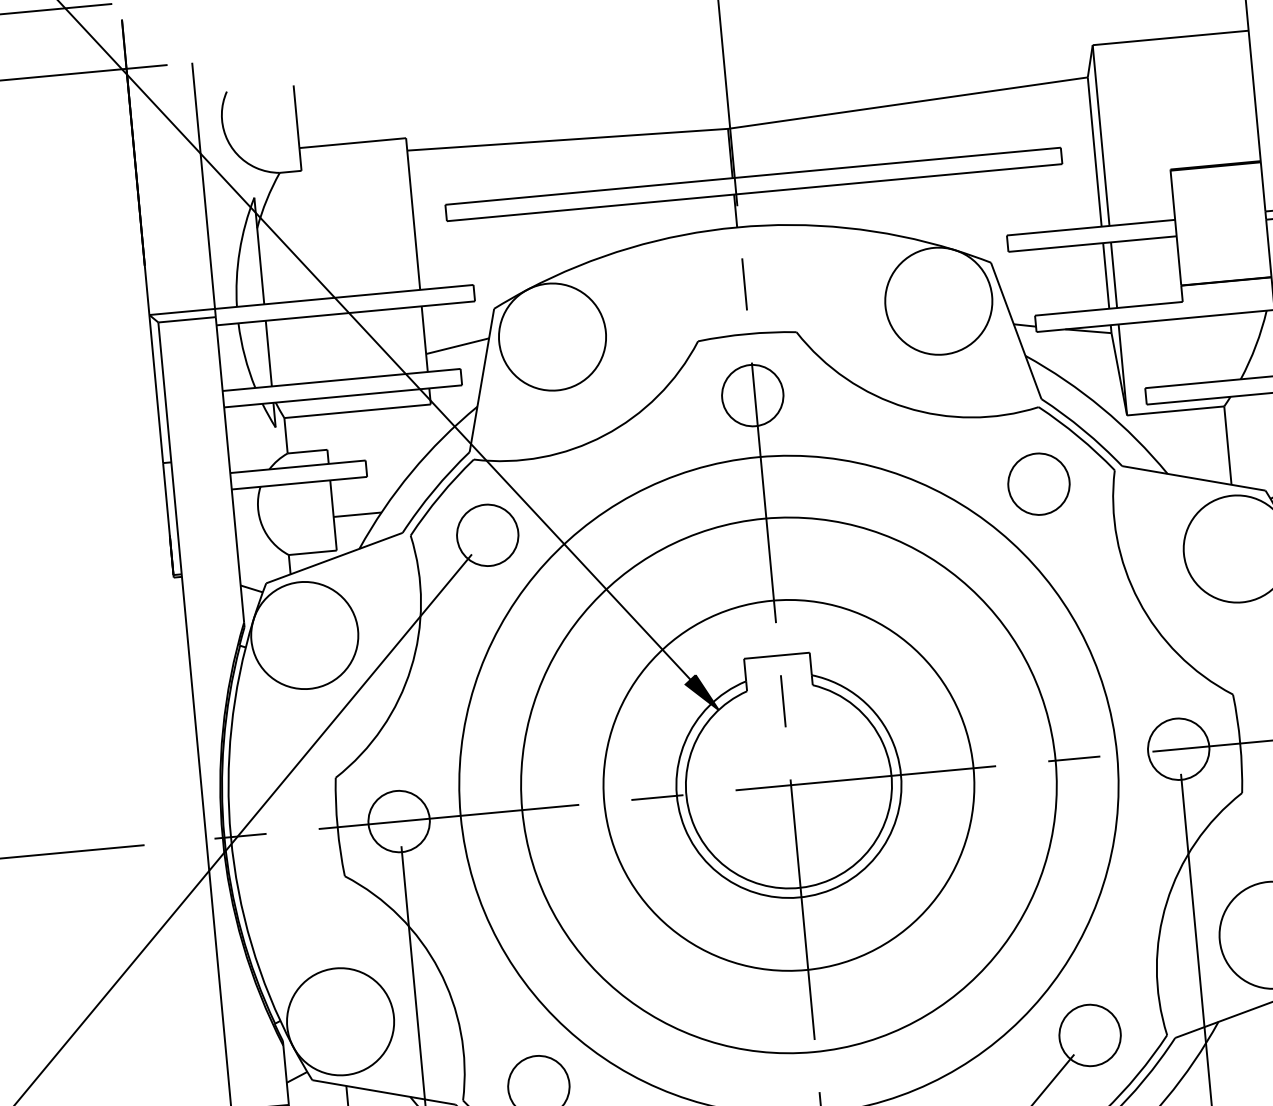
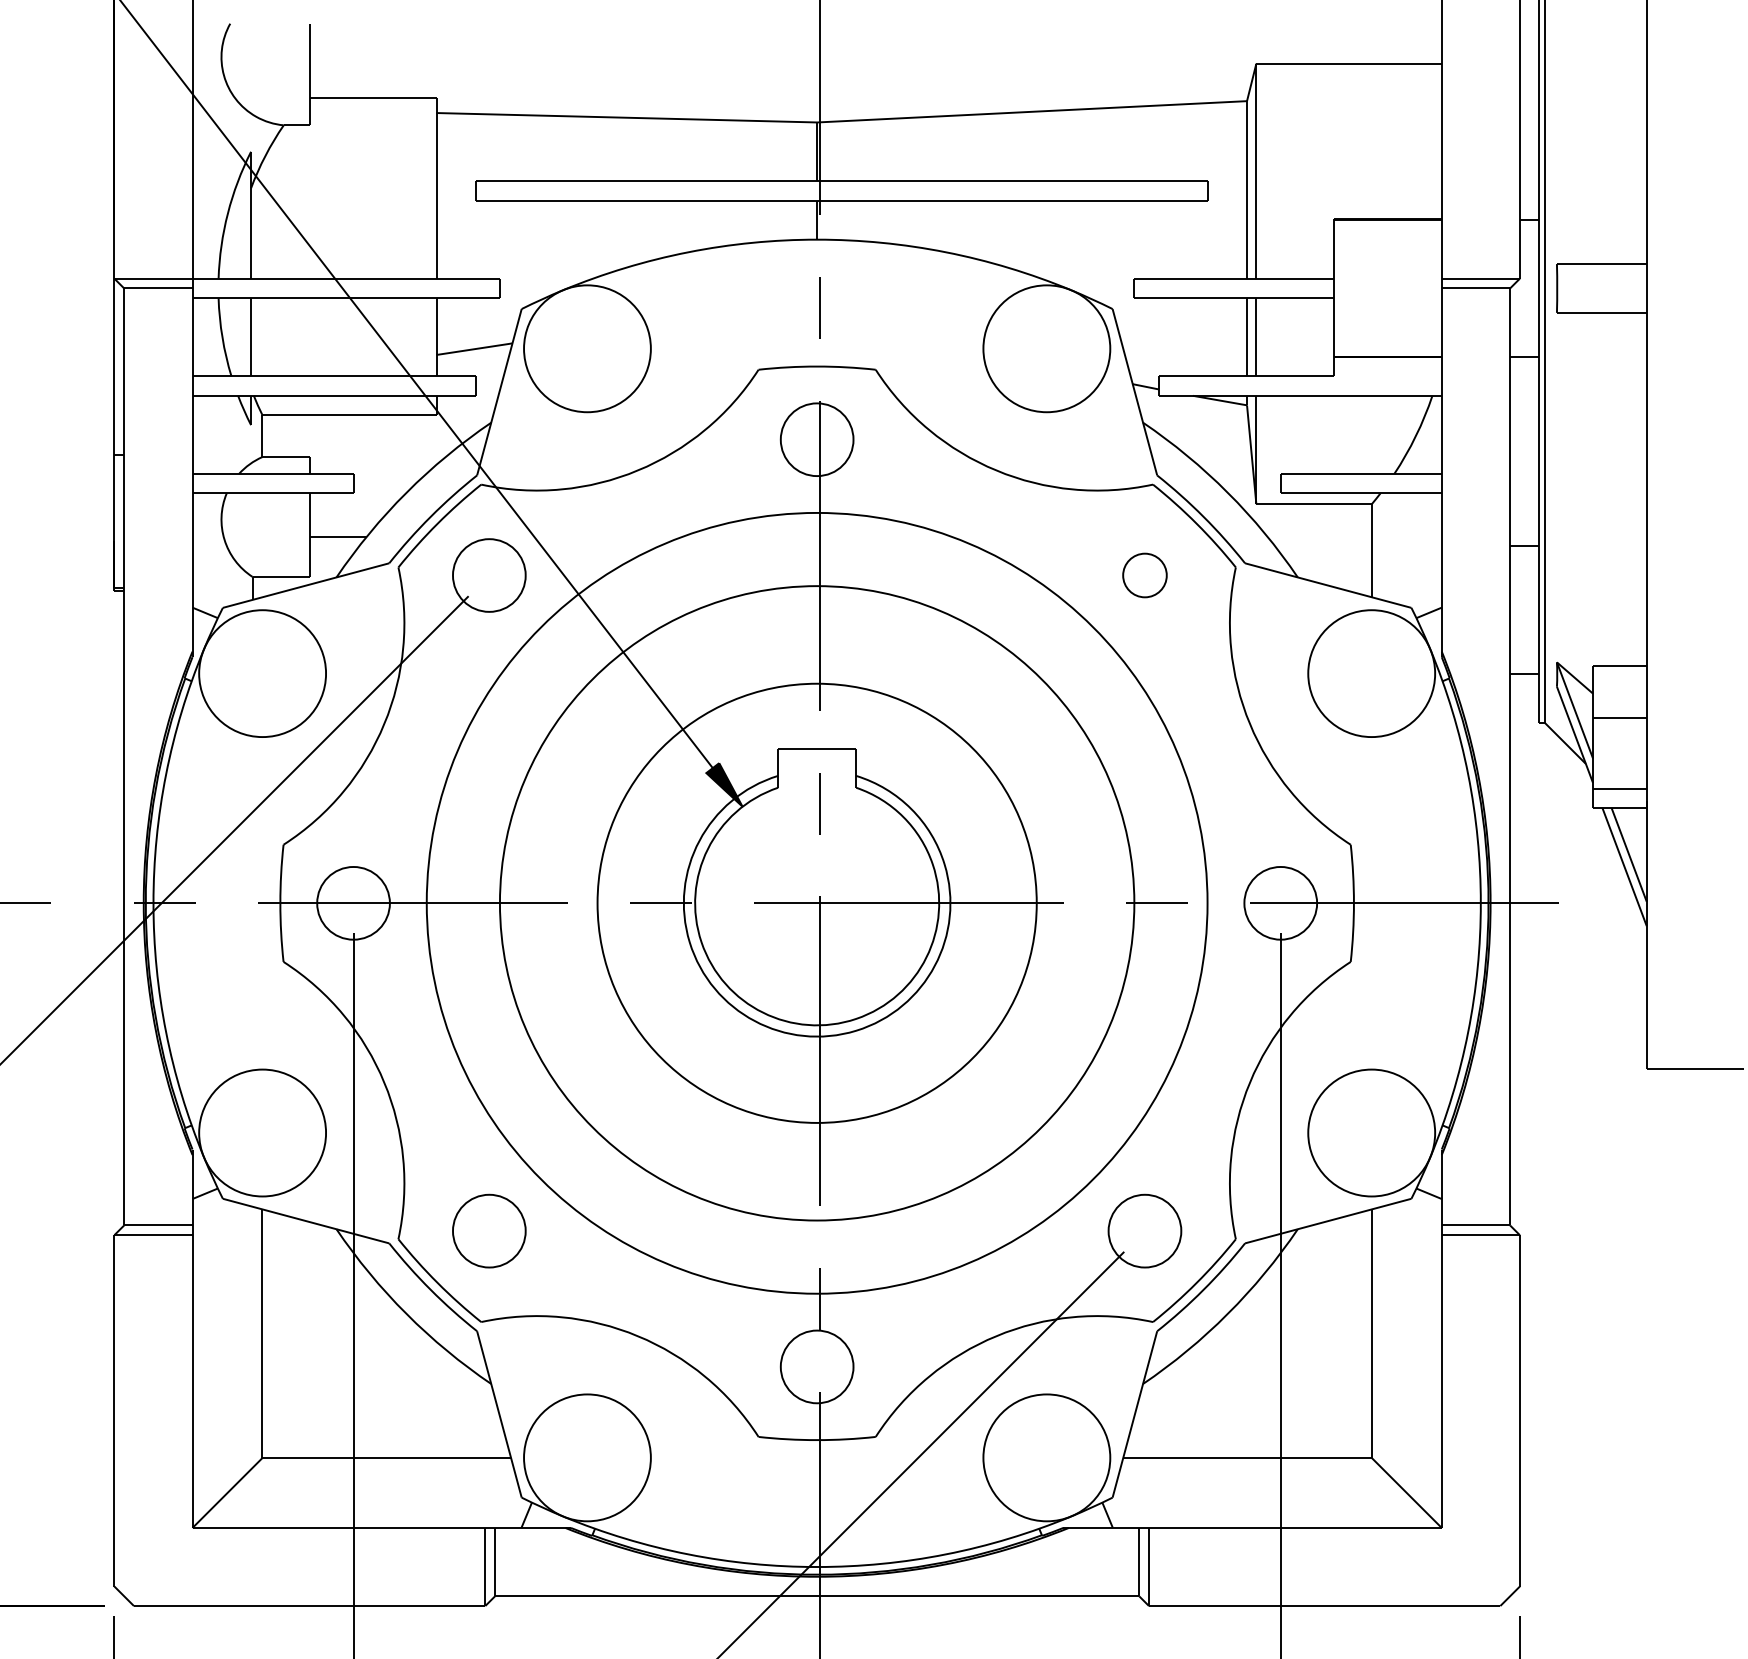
part: (1038, 484) -> (1144, 575), size x0.6

